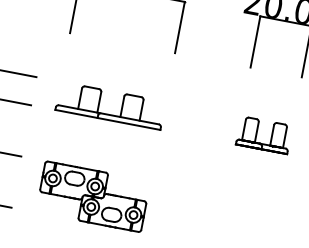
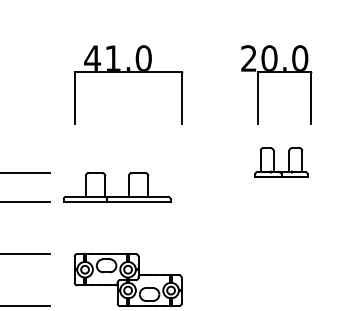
part: (108, 114) -> (116, 196), moved
part: (257, 133) -> (274, 162), moved

